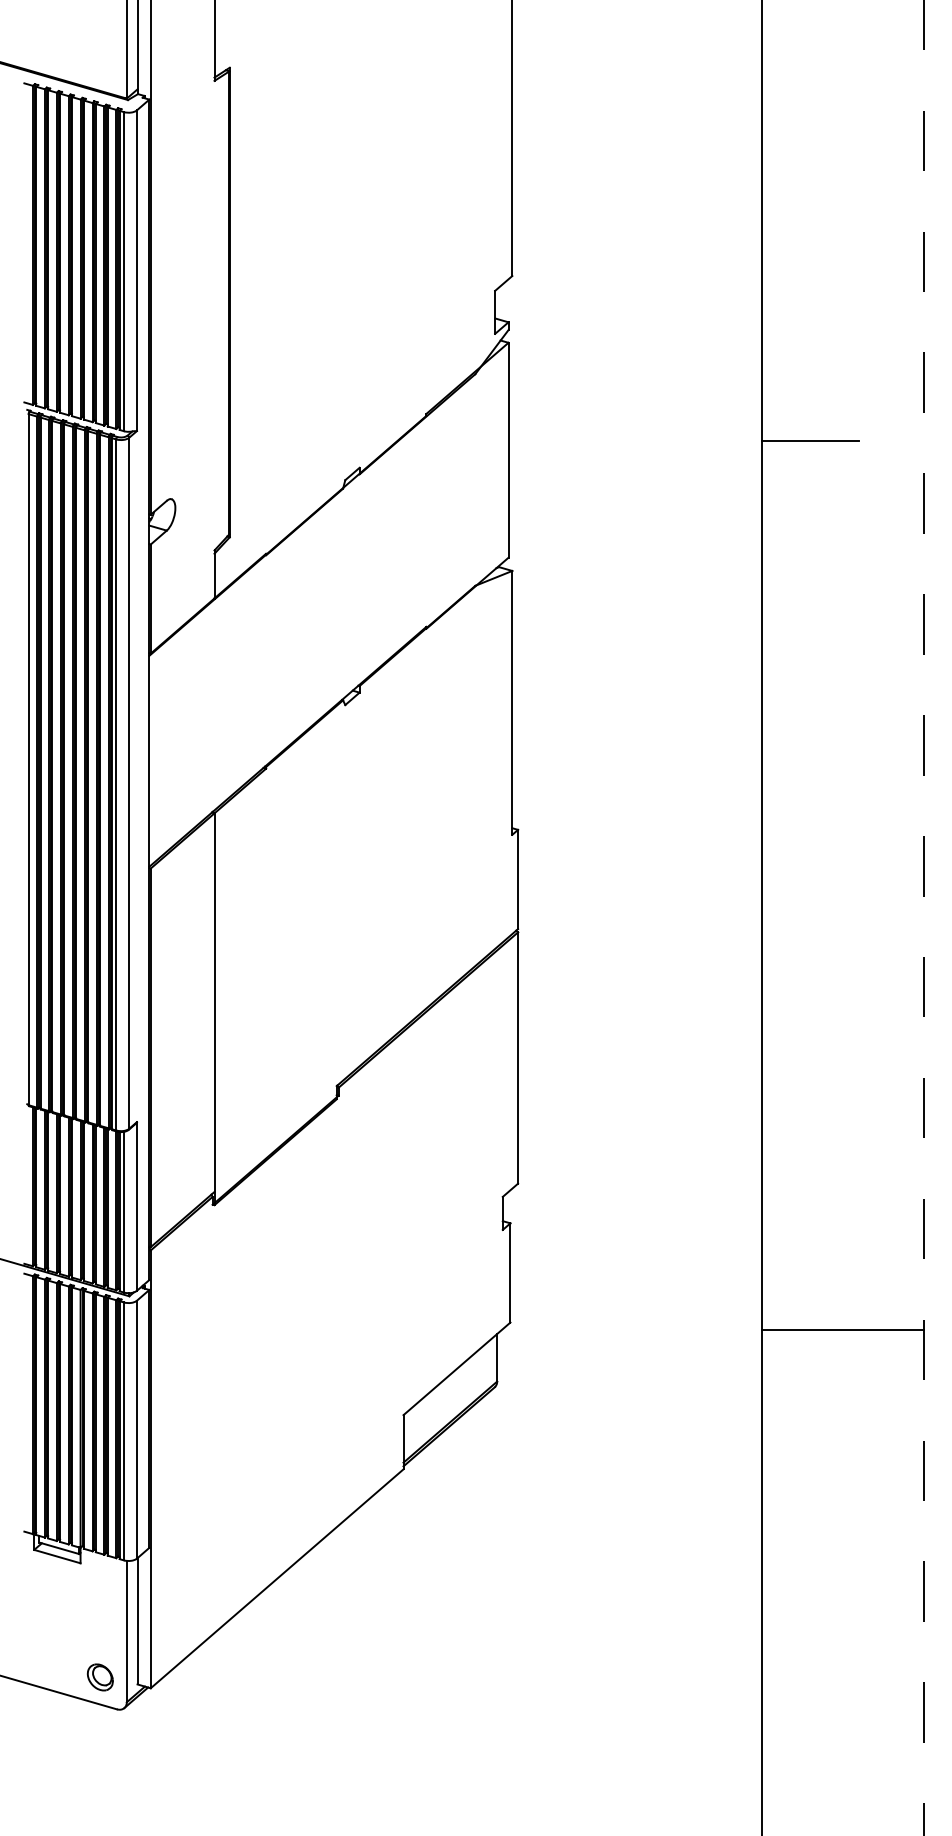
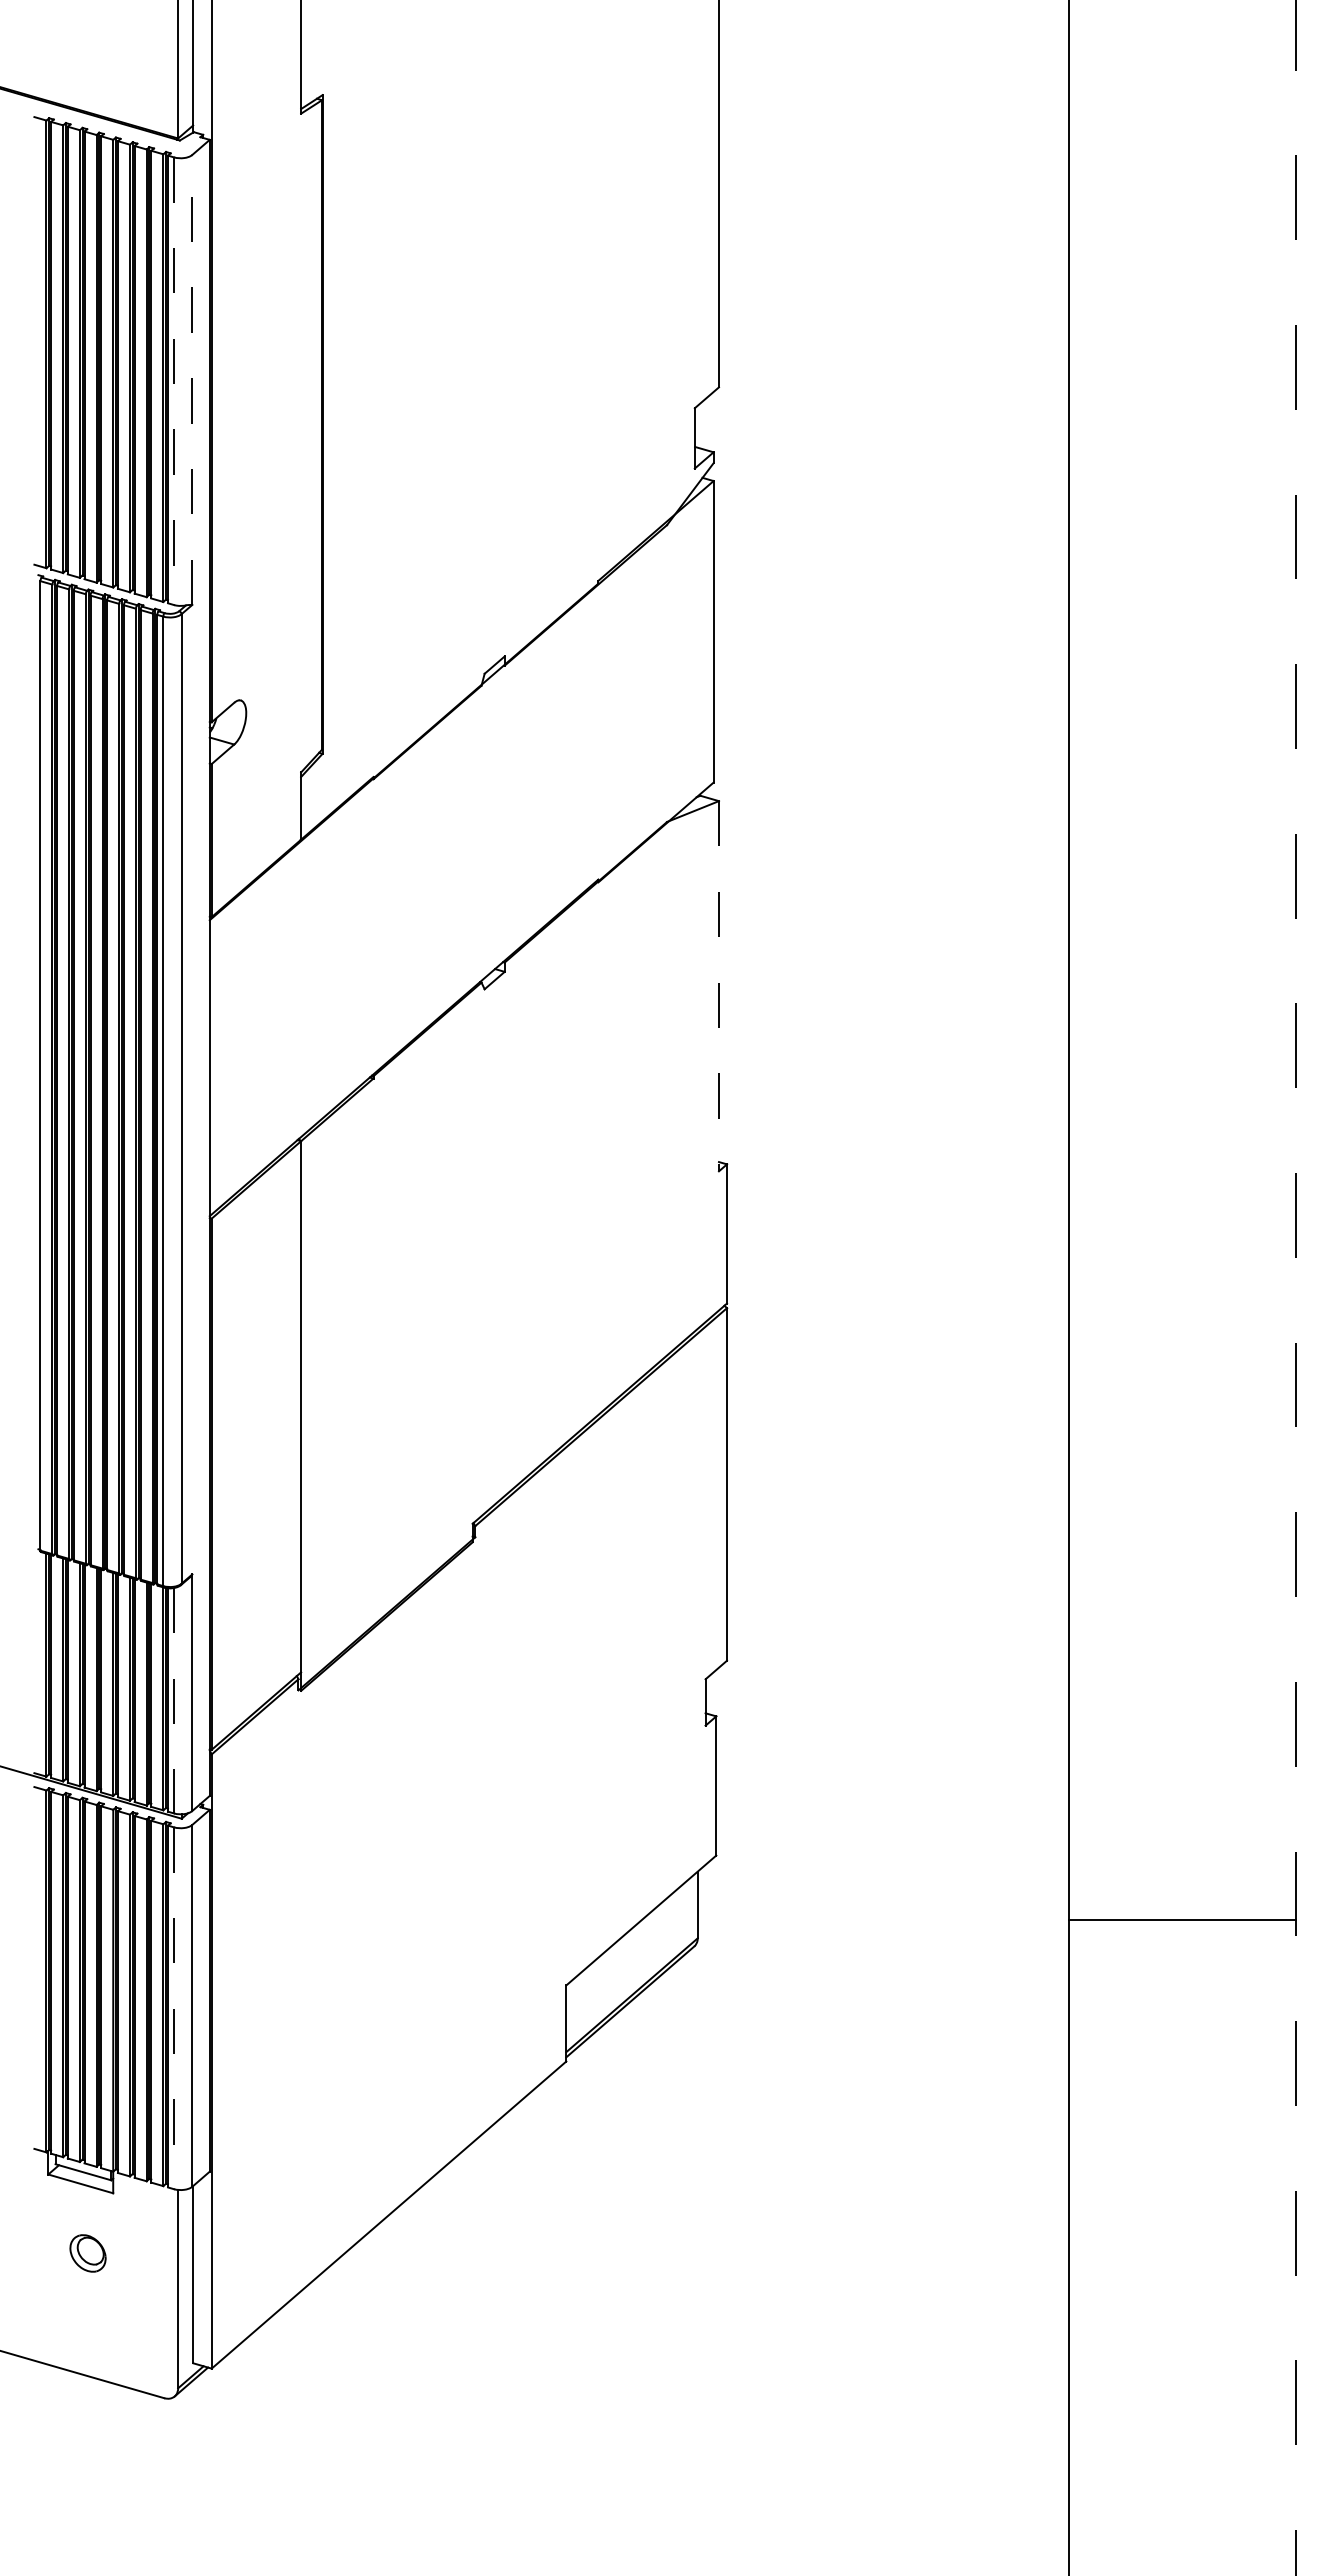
line: (137, 270) -> (192, 379), solid -> dashed
line: (124, 271) -> (174, 381), solid -> dashed
line: (810, 441) -> (1137, 619), removed
line: (511, 703) -> (718, 986), solid -> dashed
line: (124, 1212) -> (174, 1700), solid -> dashed
line: (842, 1330) -> (1182, 1920), moved
line: (124, 1431) -> (174, 2008), solid -> dashed
part: (99, 1677) -> (87, 2253), moved

